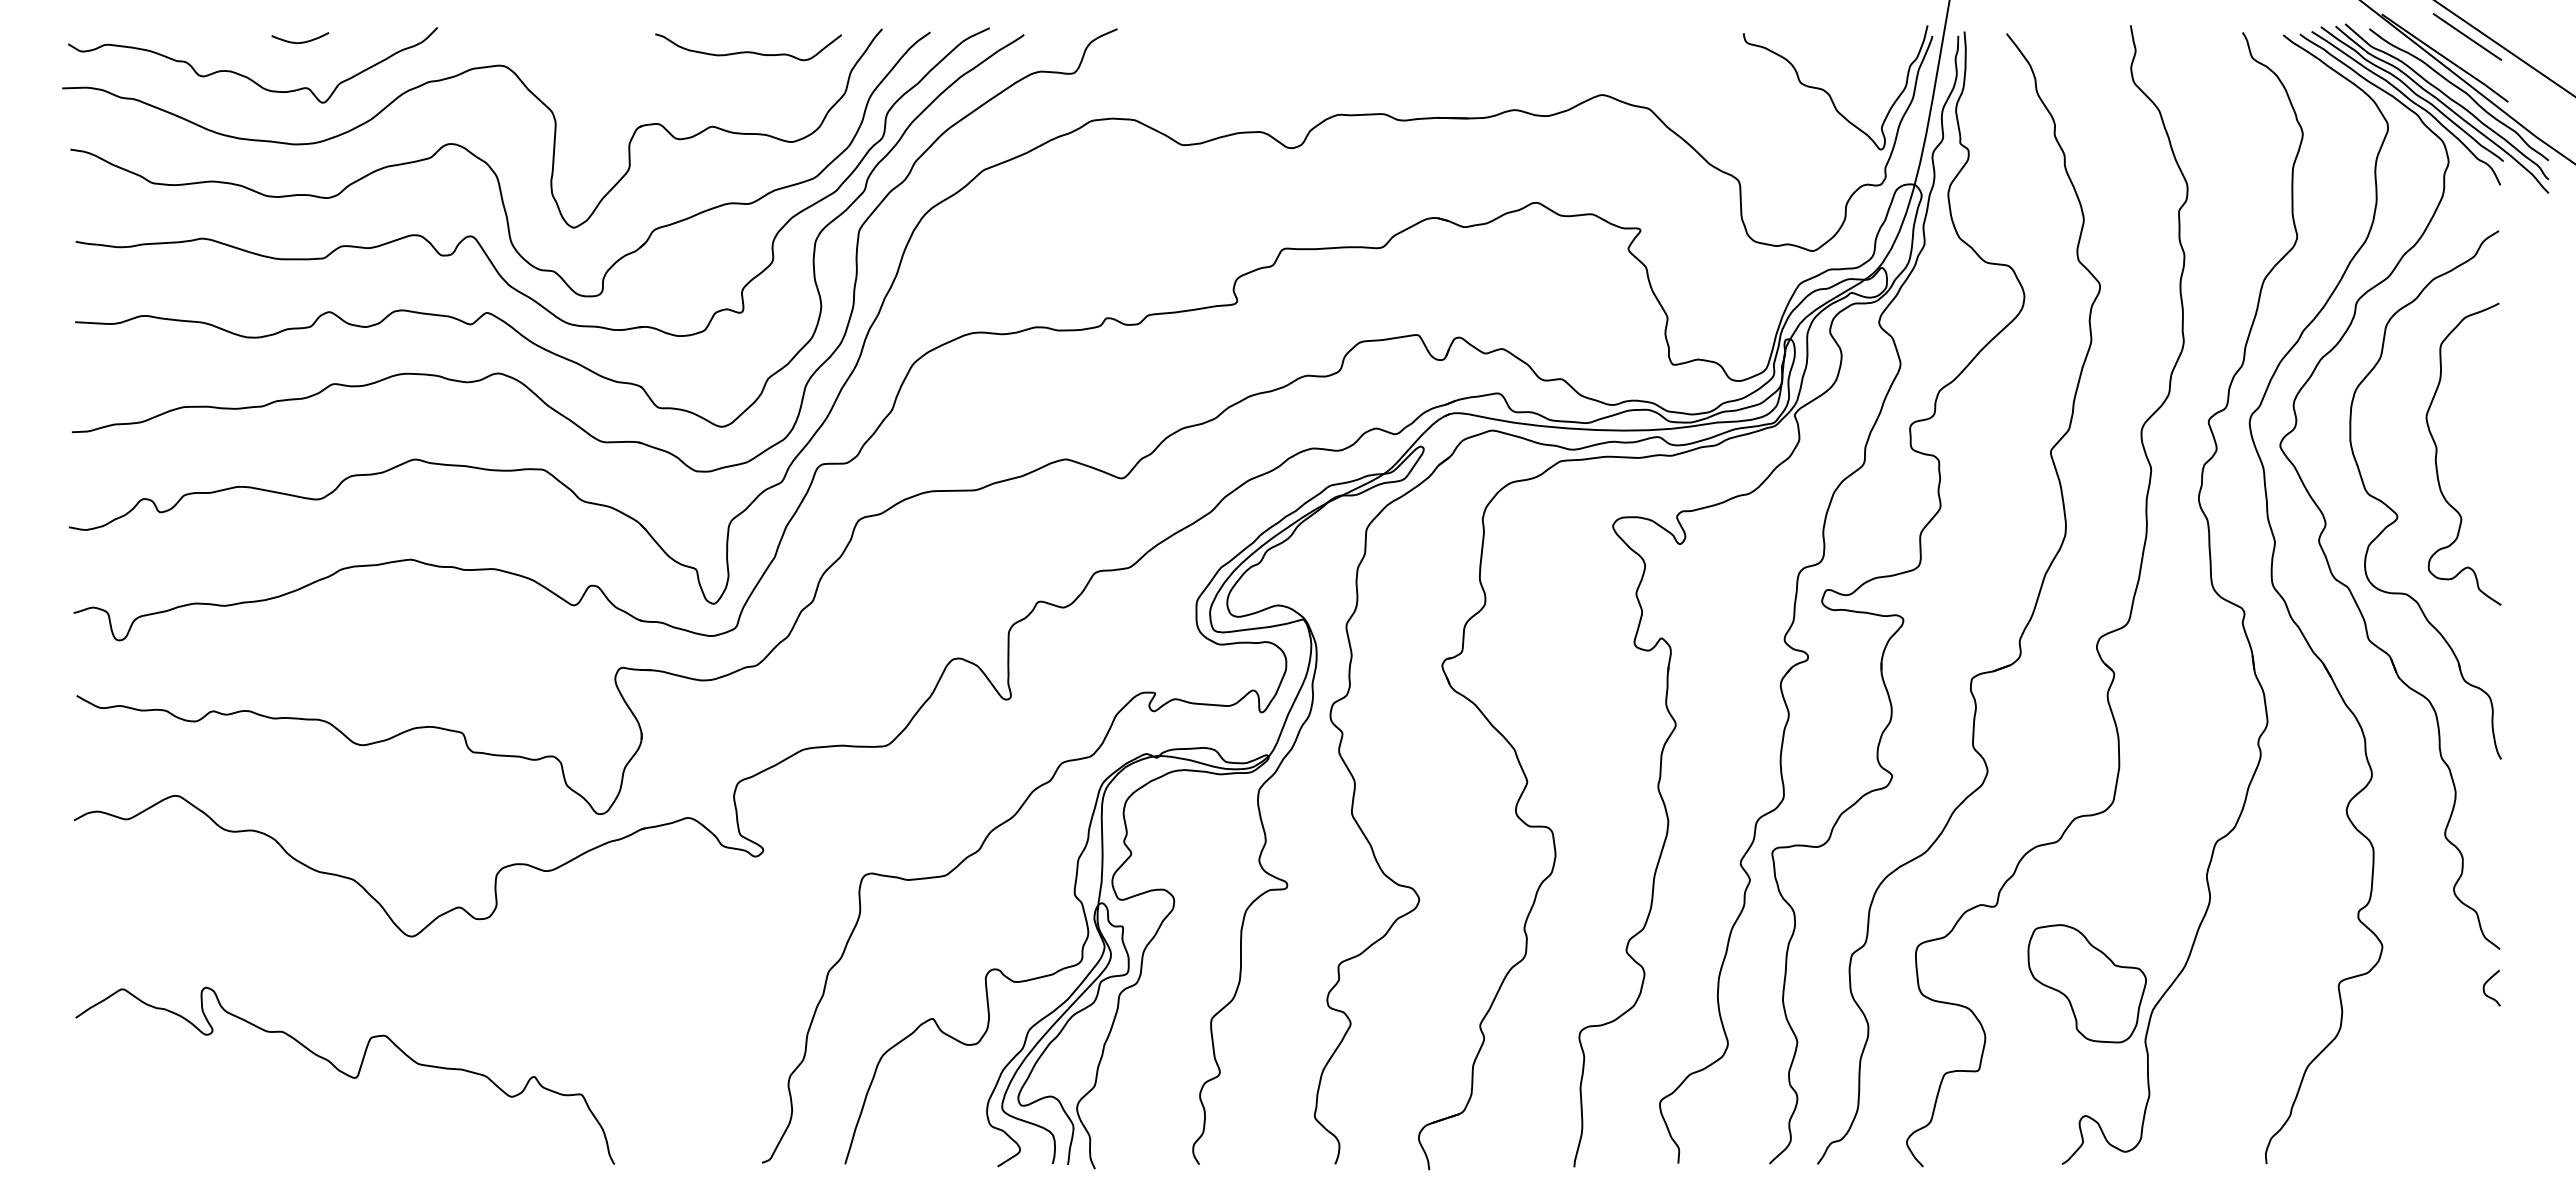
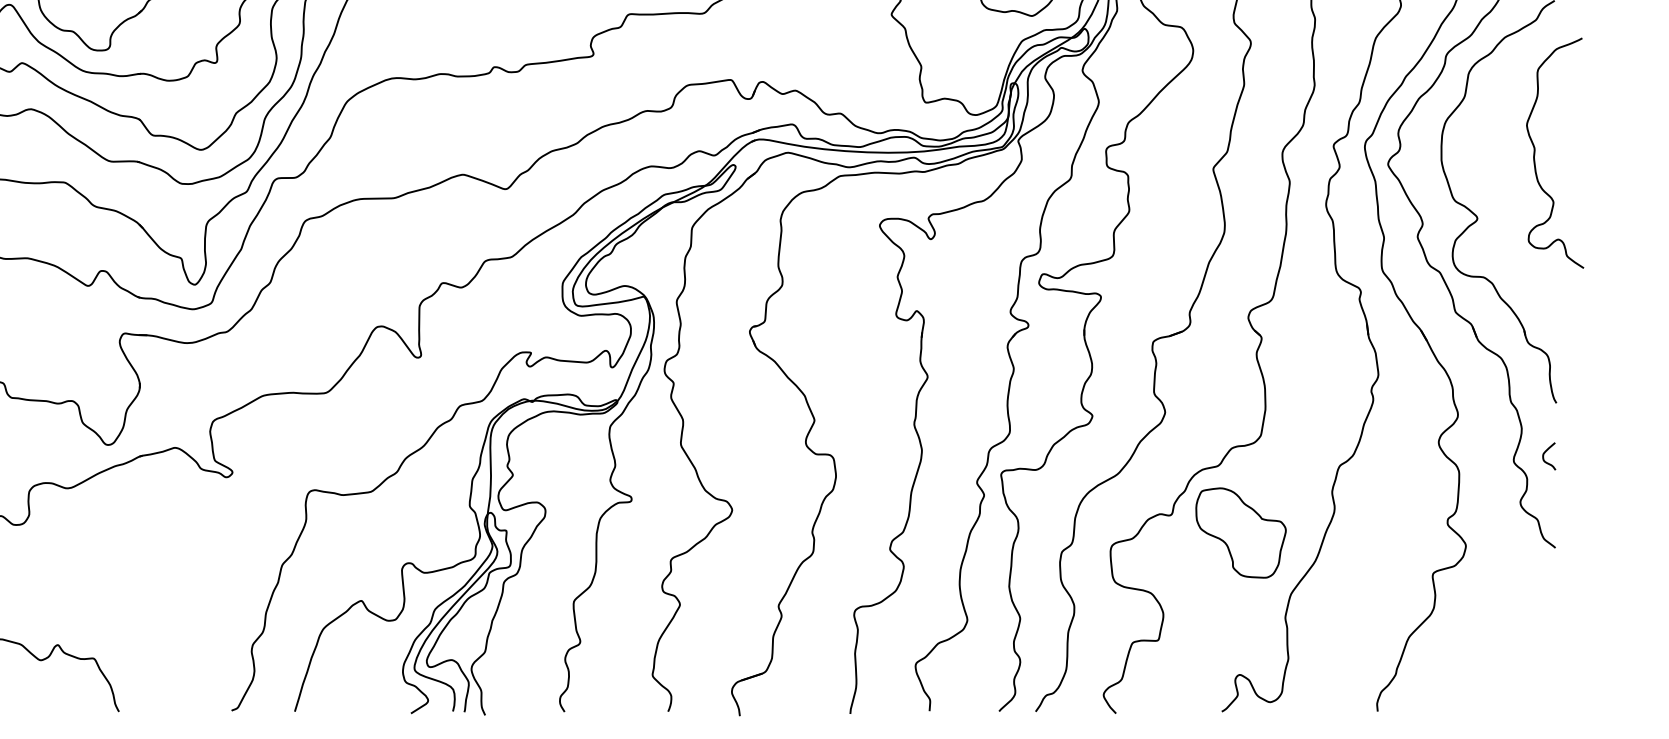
curve: (2437, 453) -> (1535, 152), moved
part: (2086, 983) -> (1240, 532), moved
curve: (2485, 985) -> (1544, 454), moved

